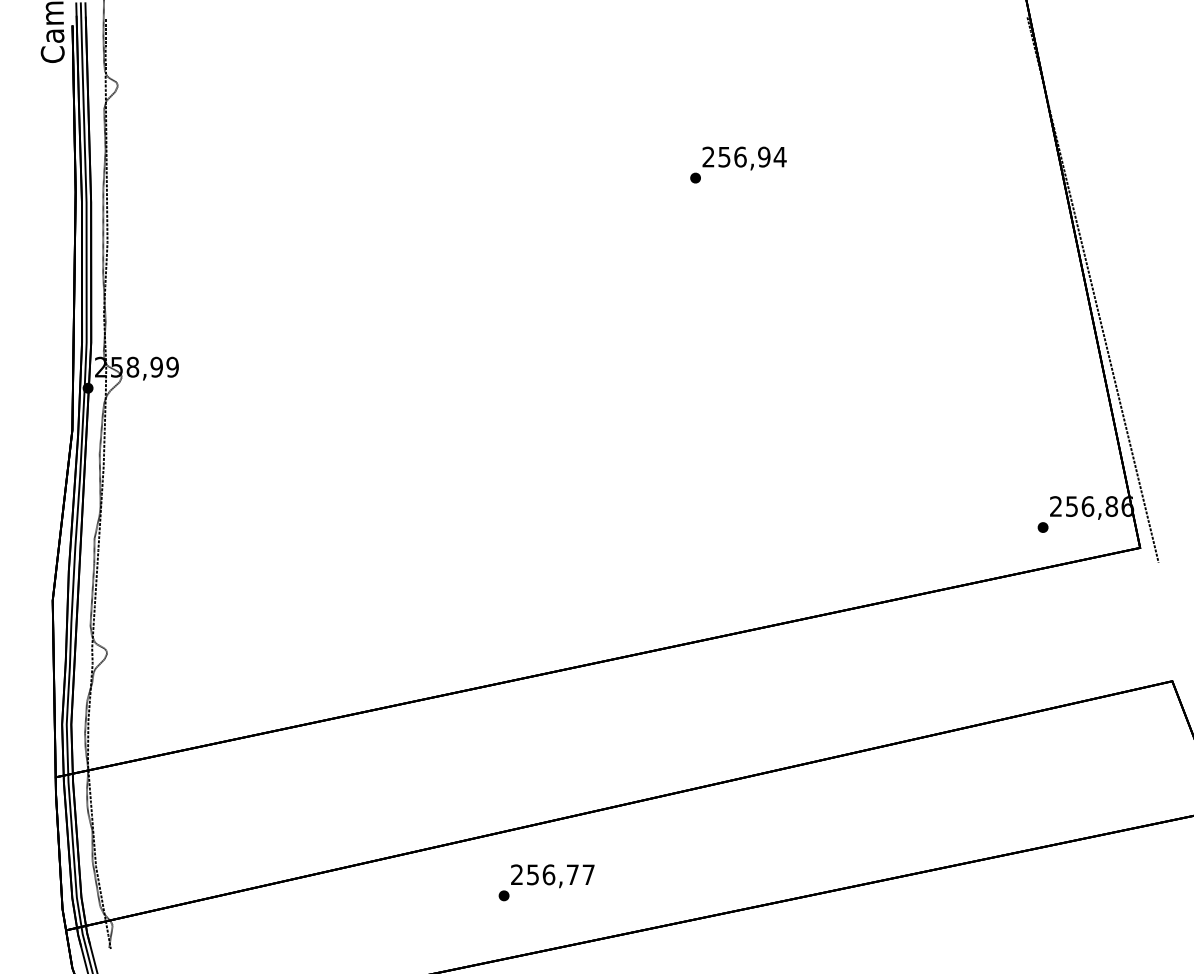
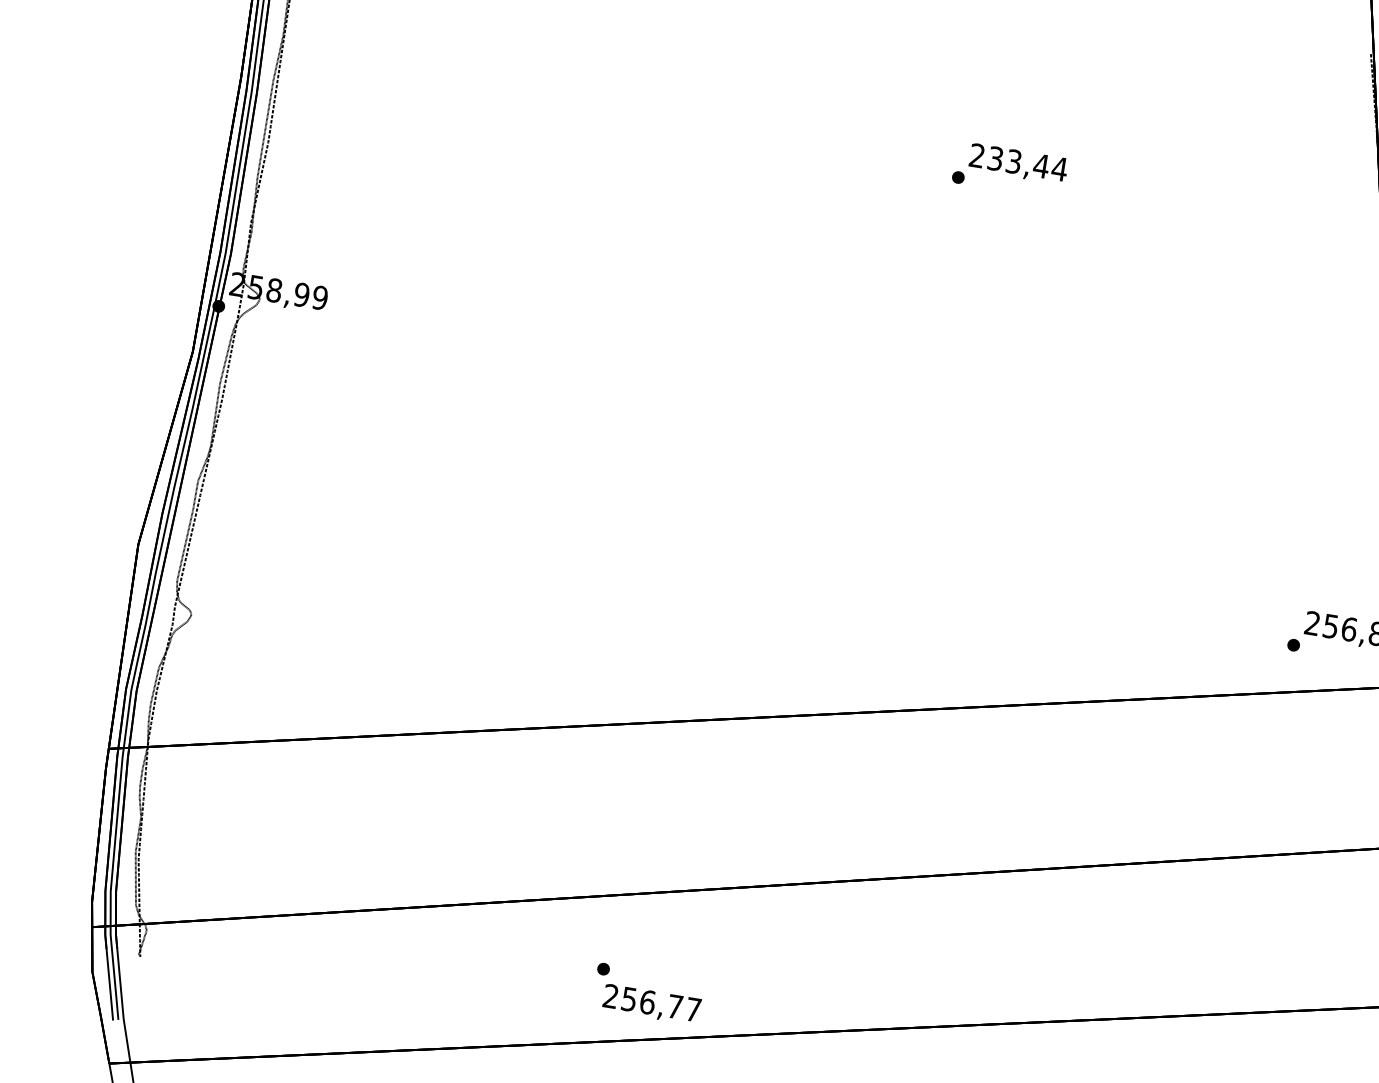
text: (744, 156) -> (1018, 161), 256,94 -> 233,44
text: (552, 876) -> (651, 1004), moved

